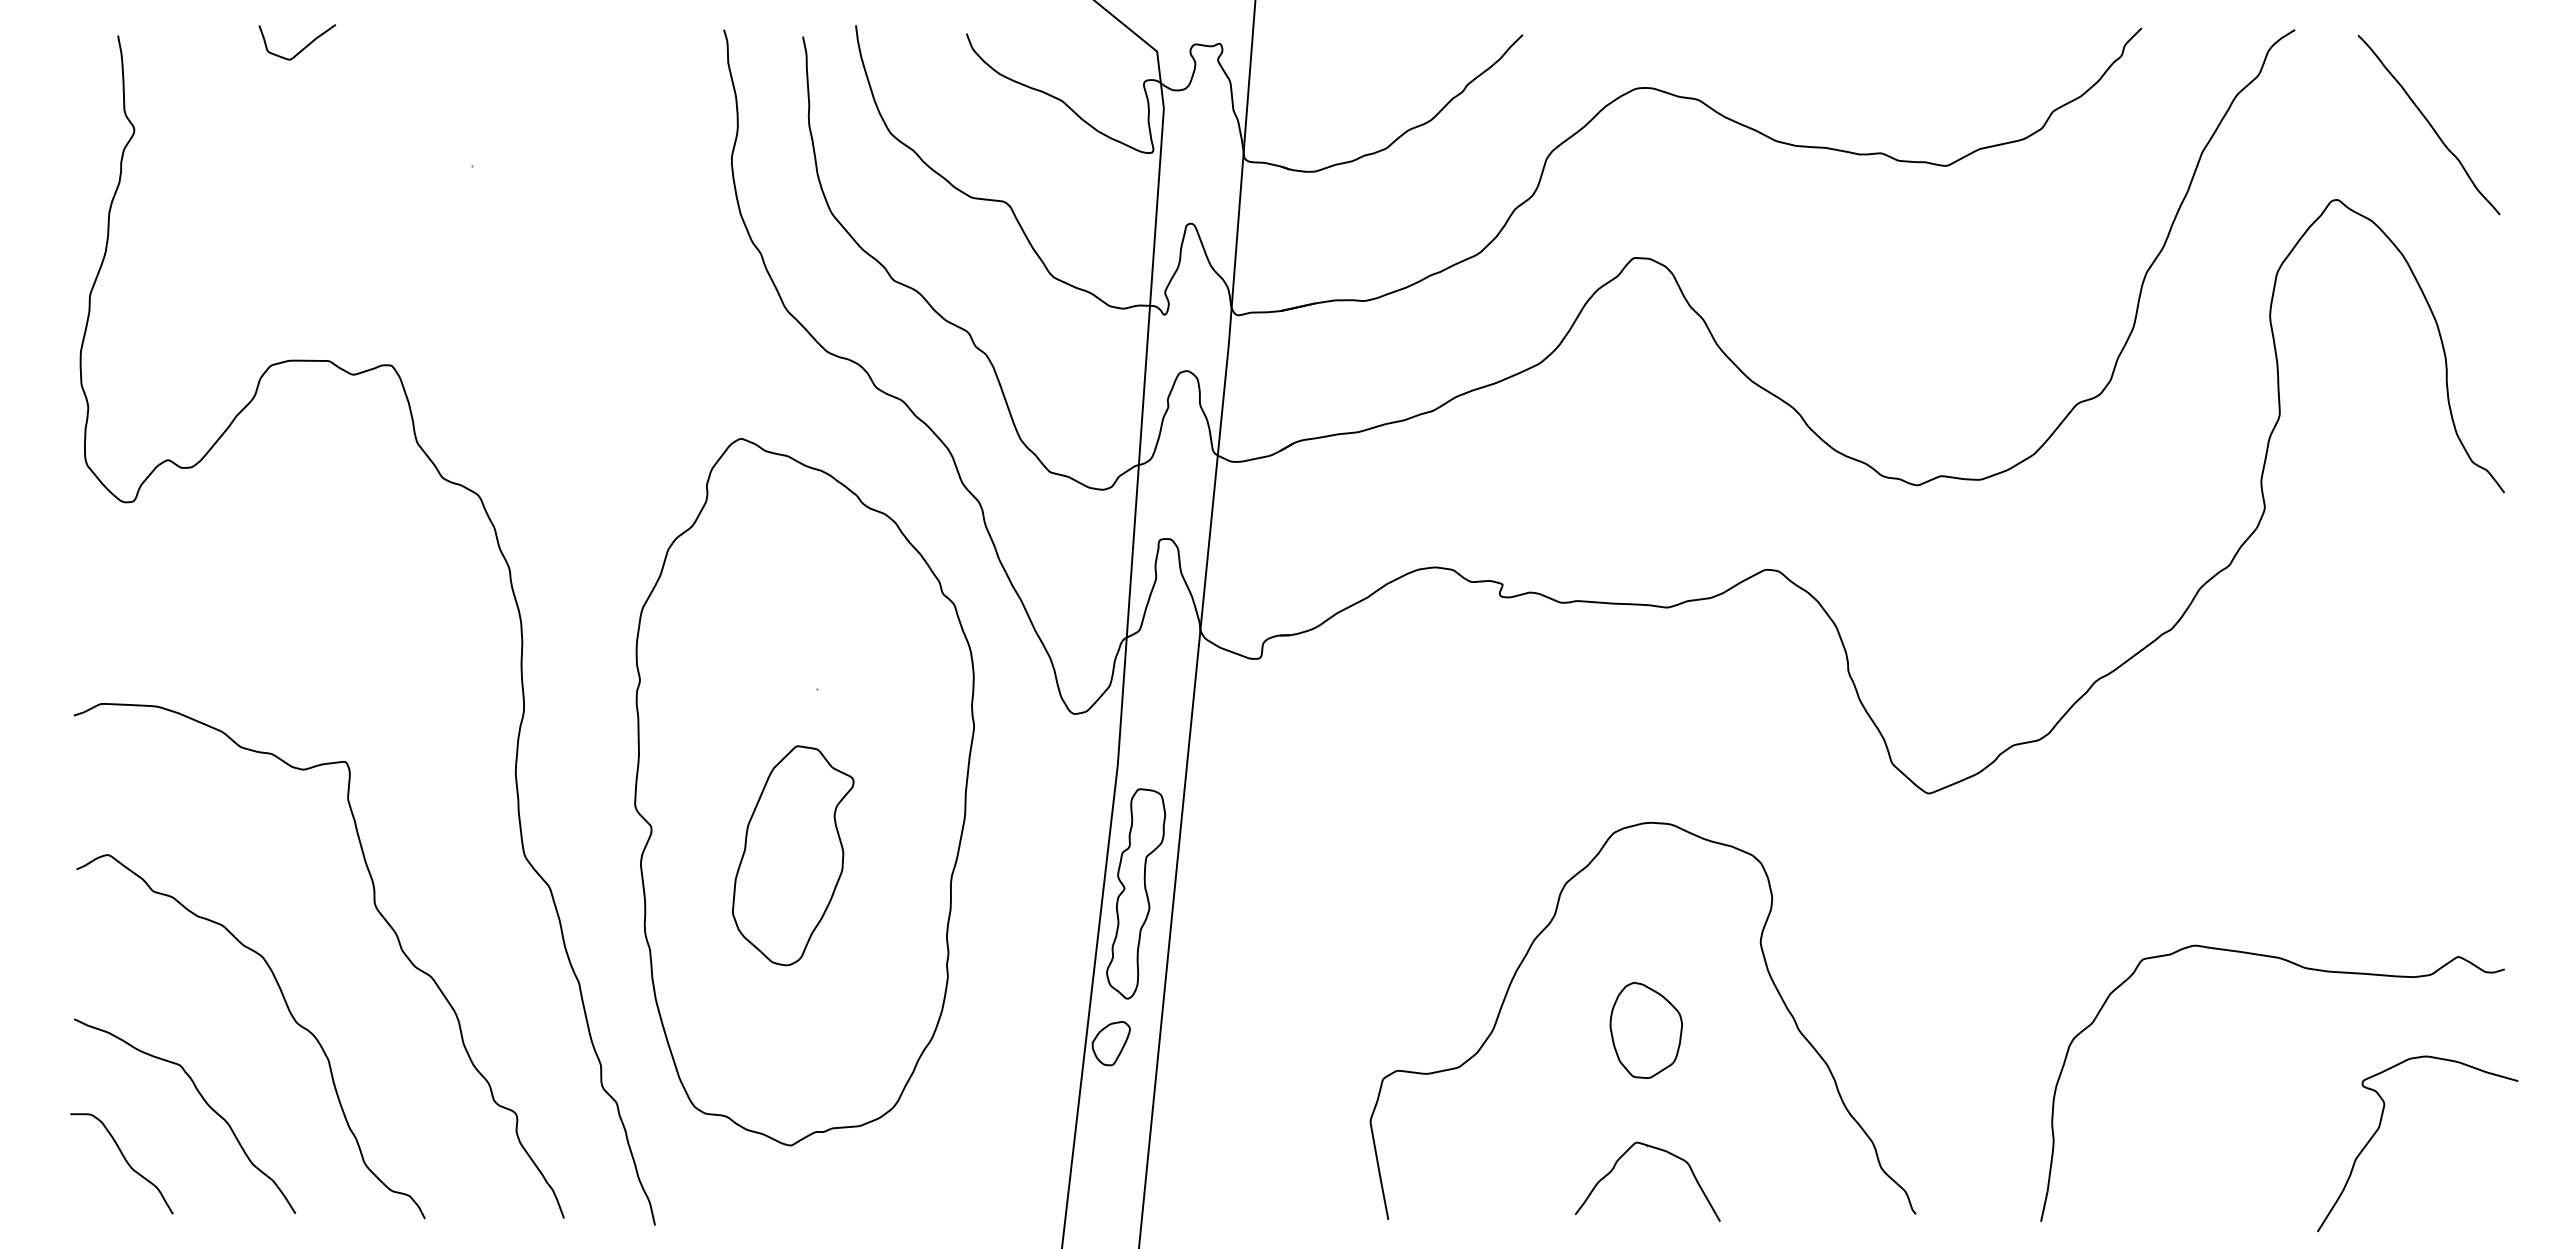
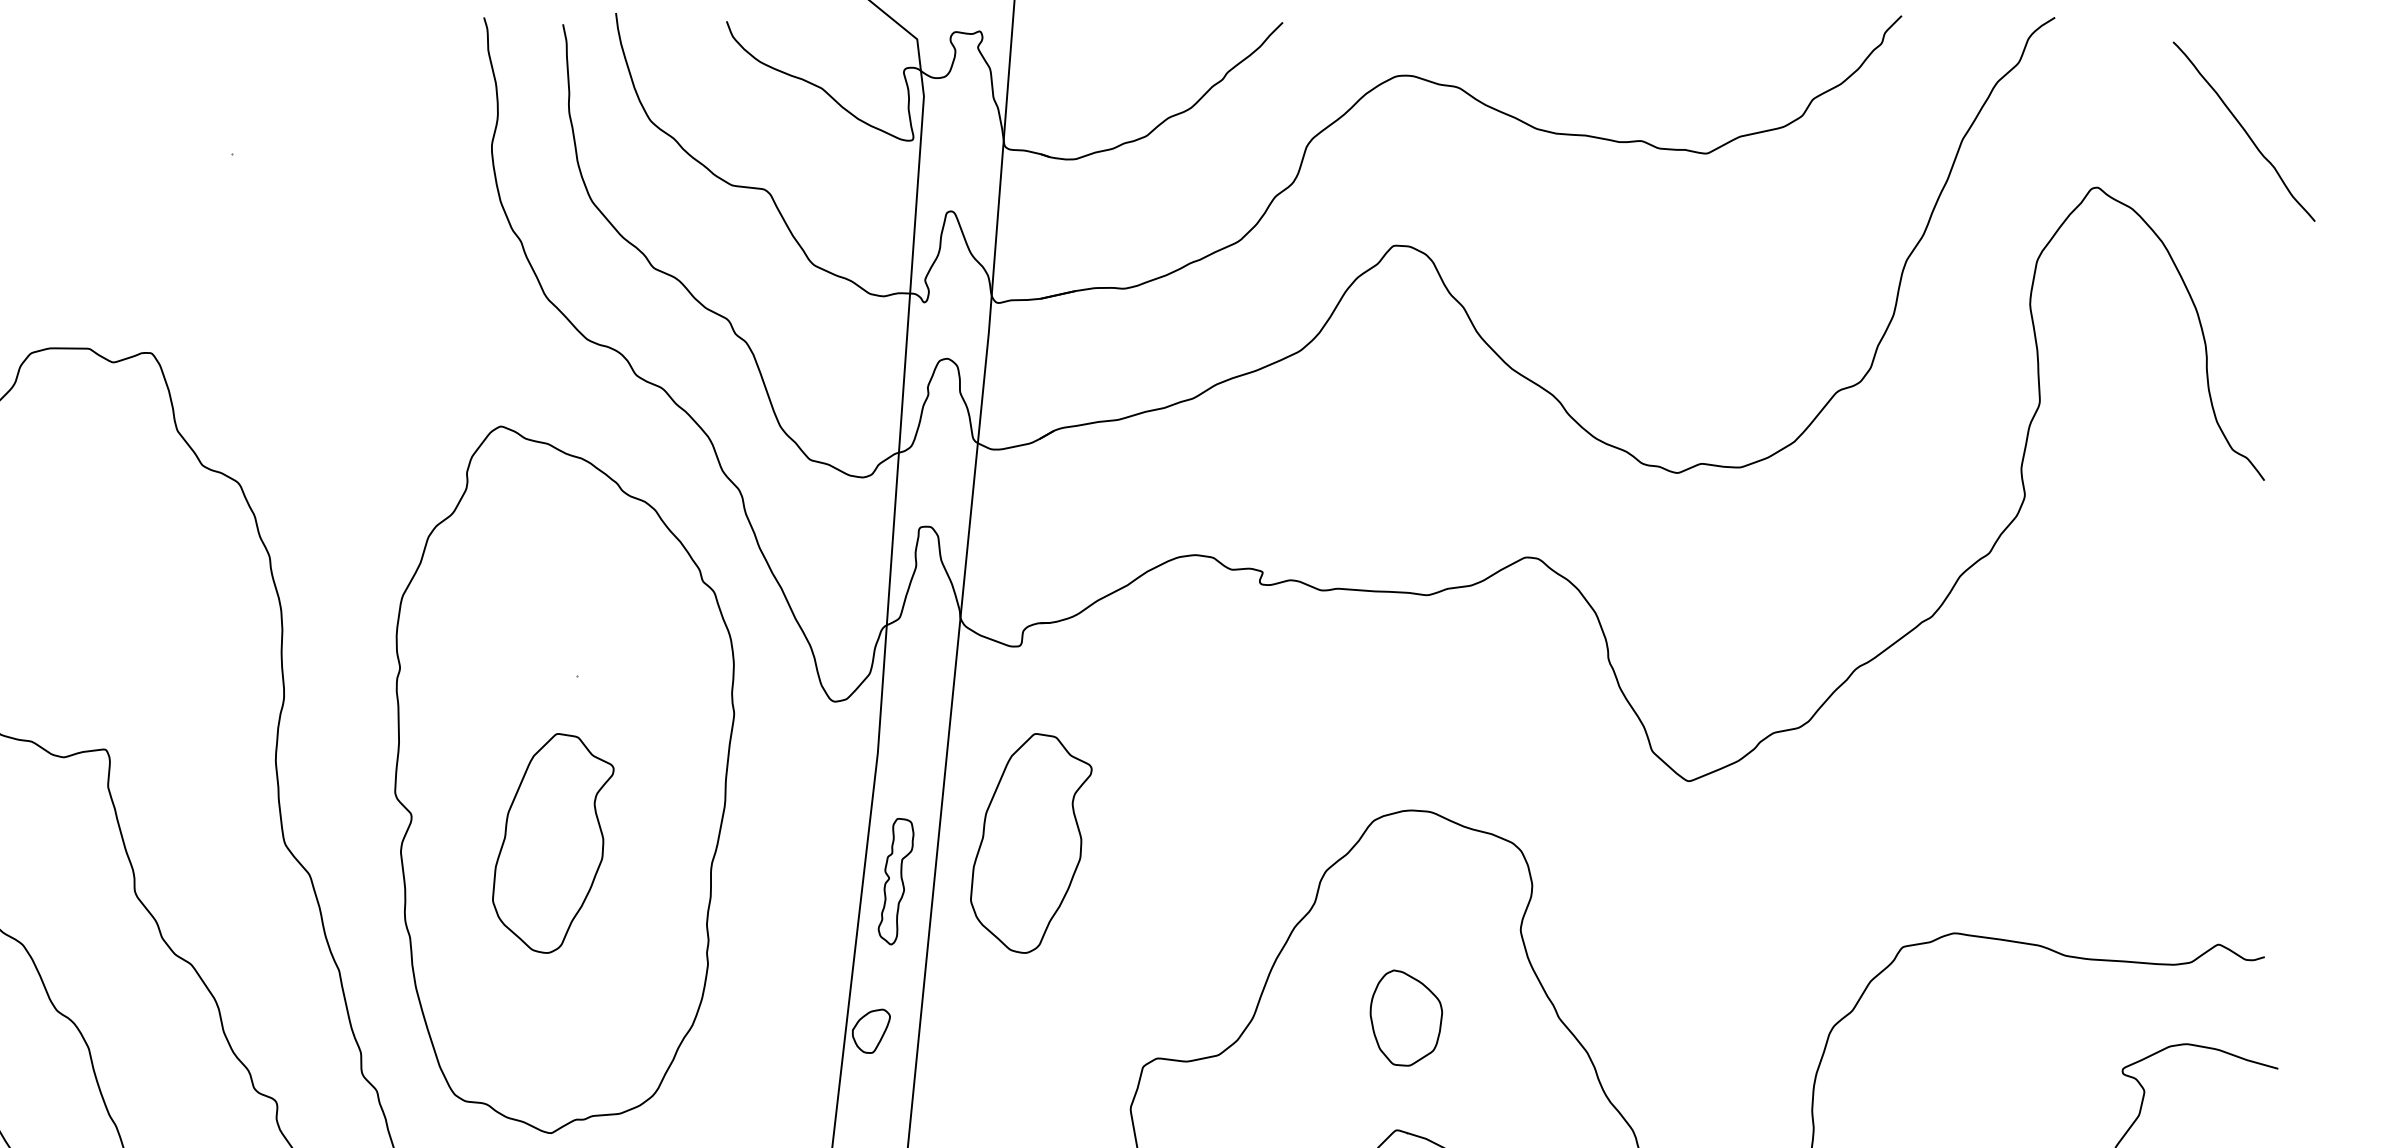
curve: (303, 47) -> (63, 35), removed
curve: (2429, 125) -> (2244, 132), moved
part: (1271, 855) -> (1031, 843), added
part: (1135, 893) -> (895, 881), size x0.6

